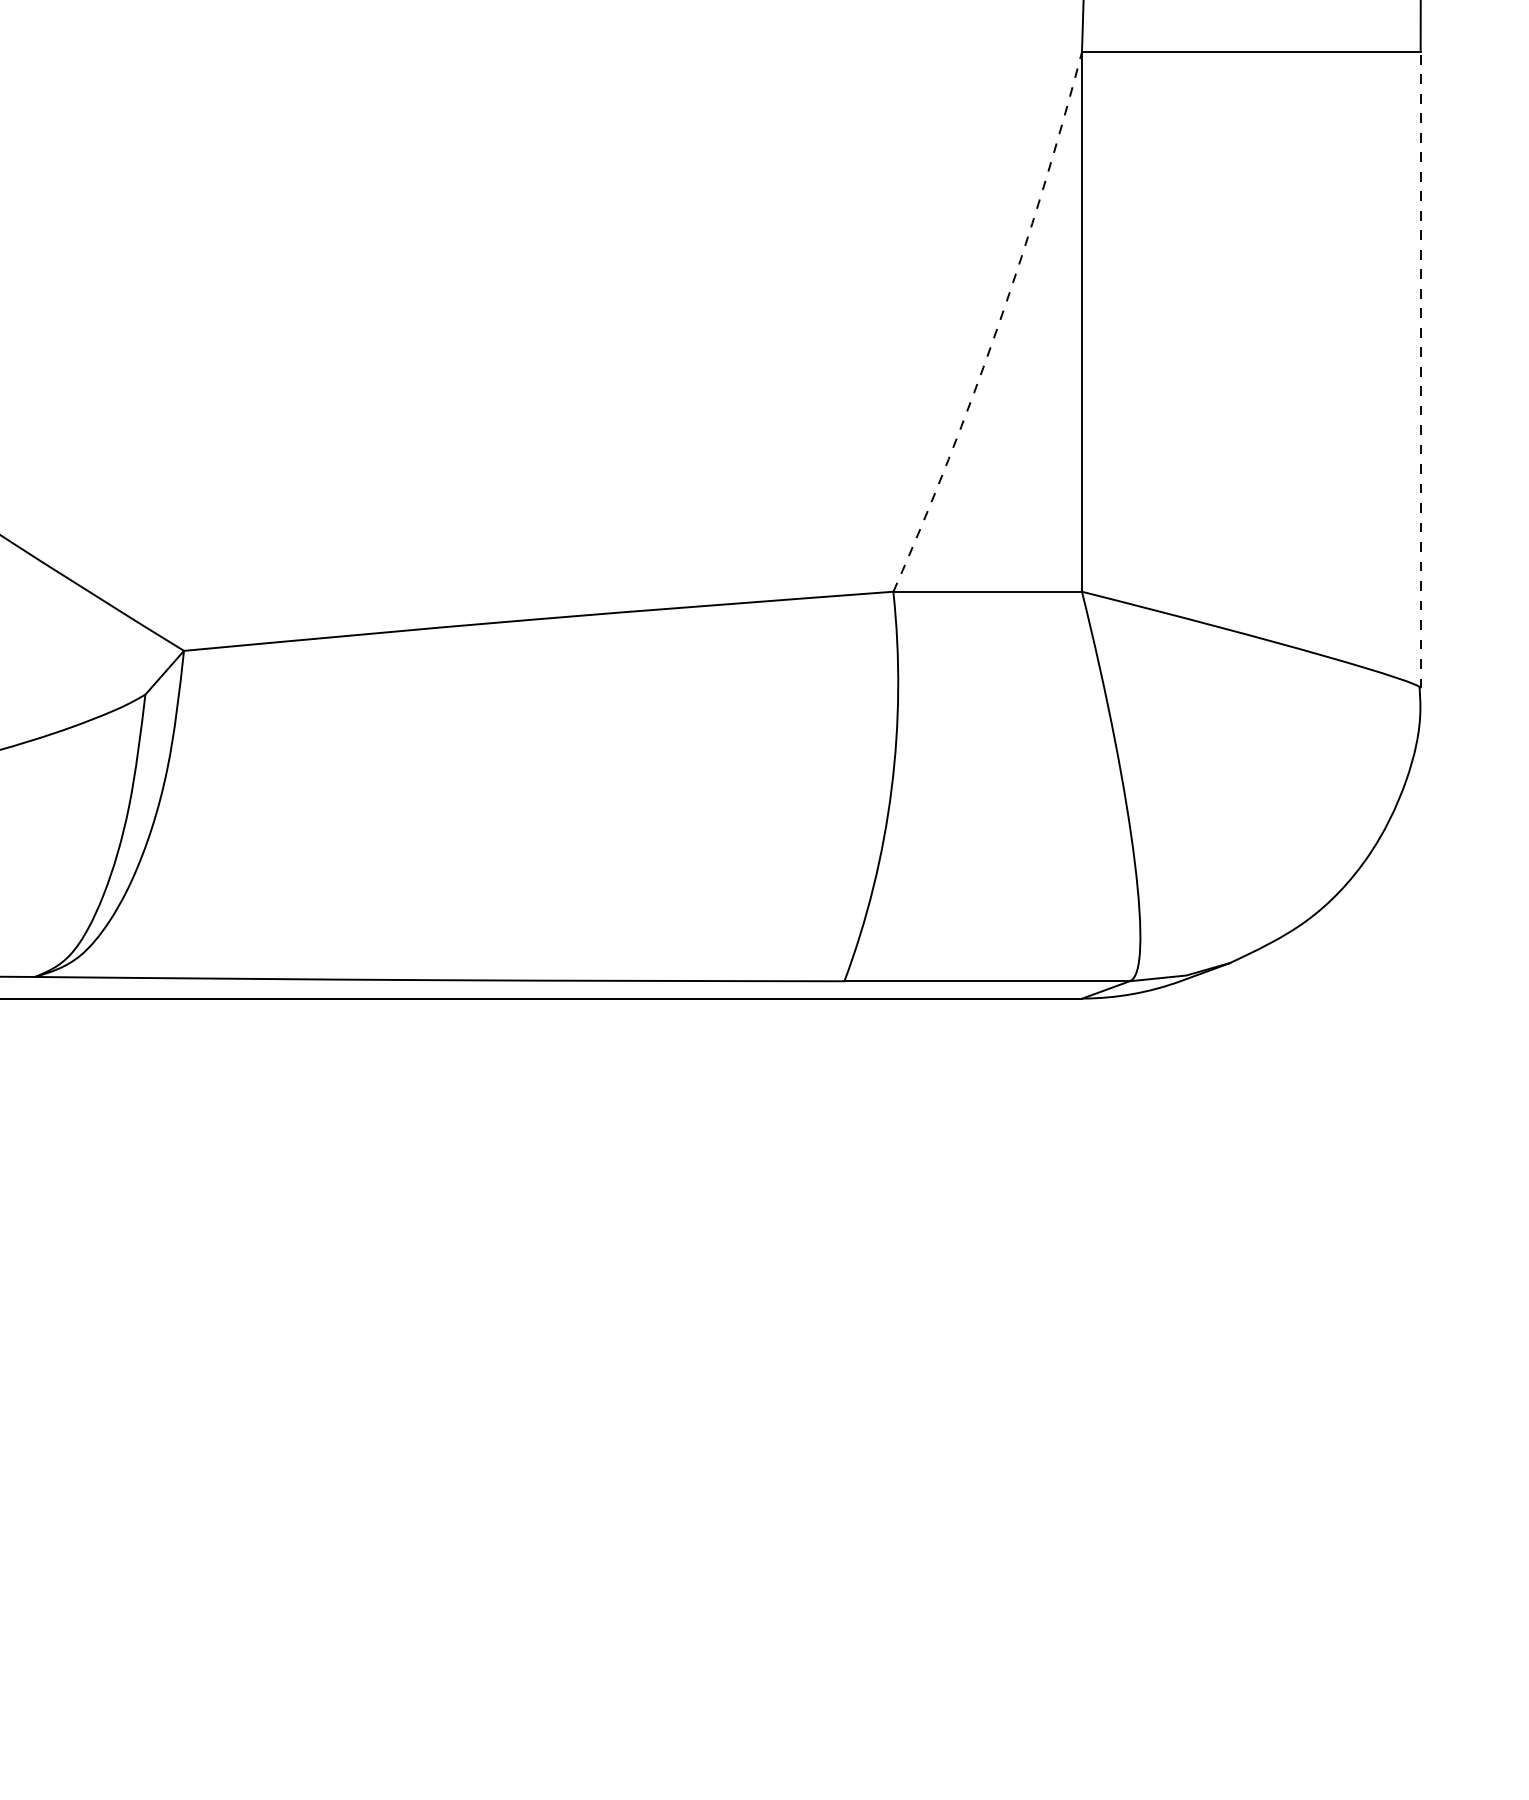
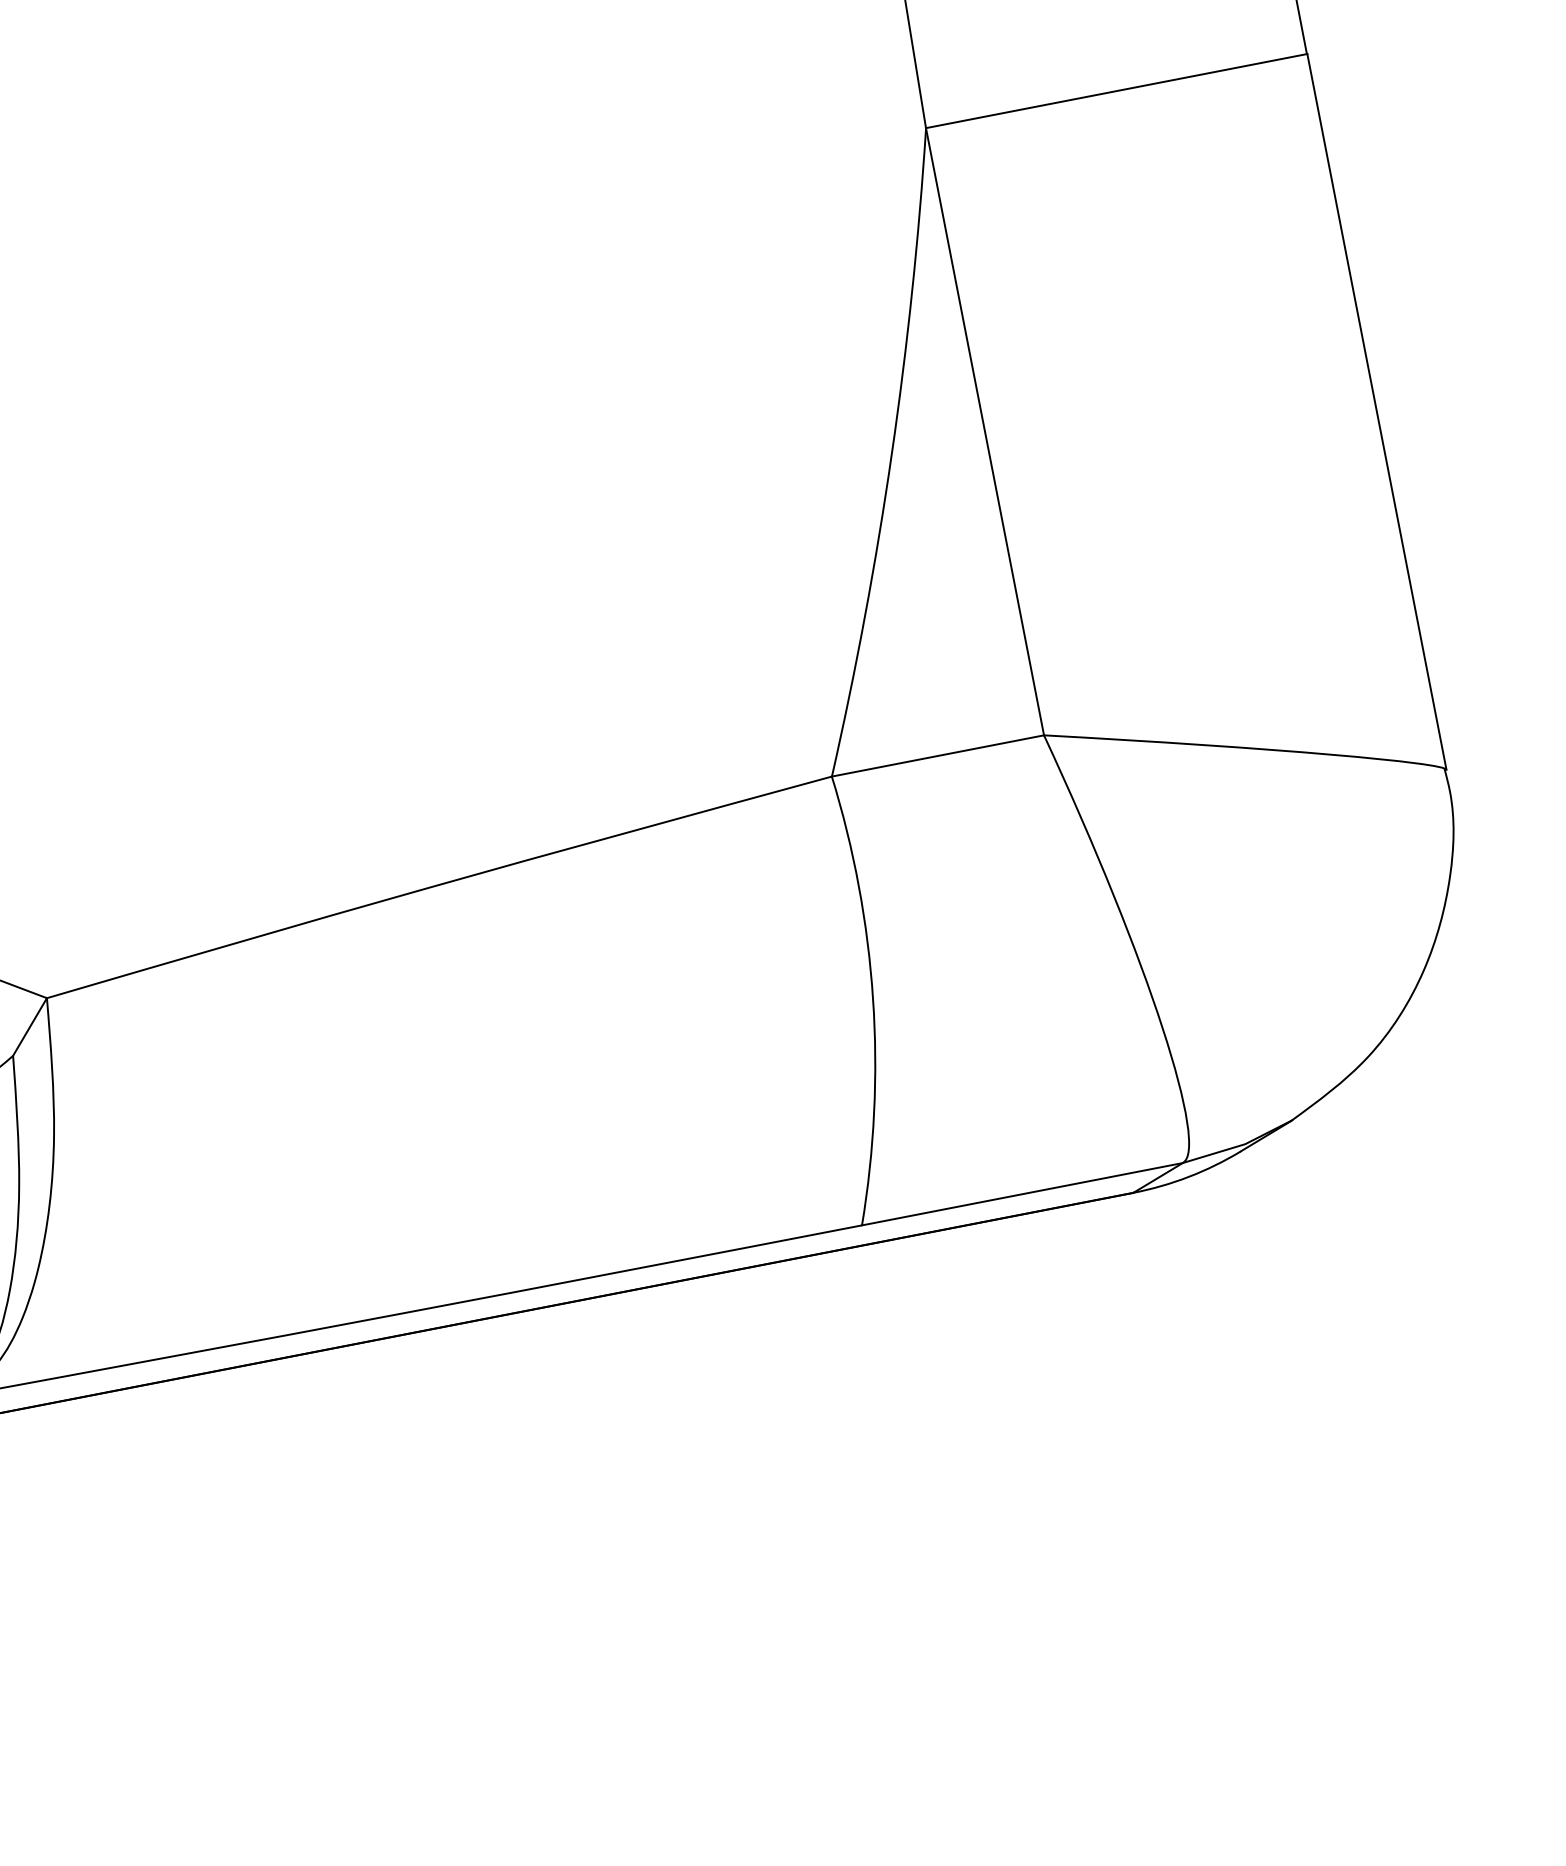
arc: (998, 325) -> (891, 454), dashed -> solid
line: (1421, 369) -> (1377, 411), dashed -> solid

